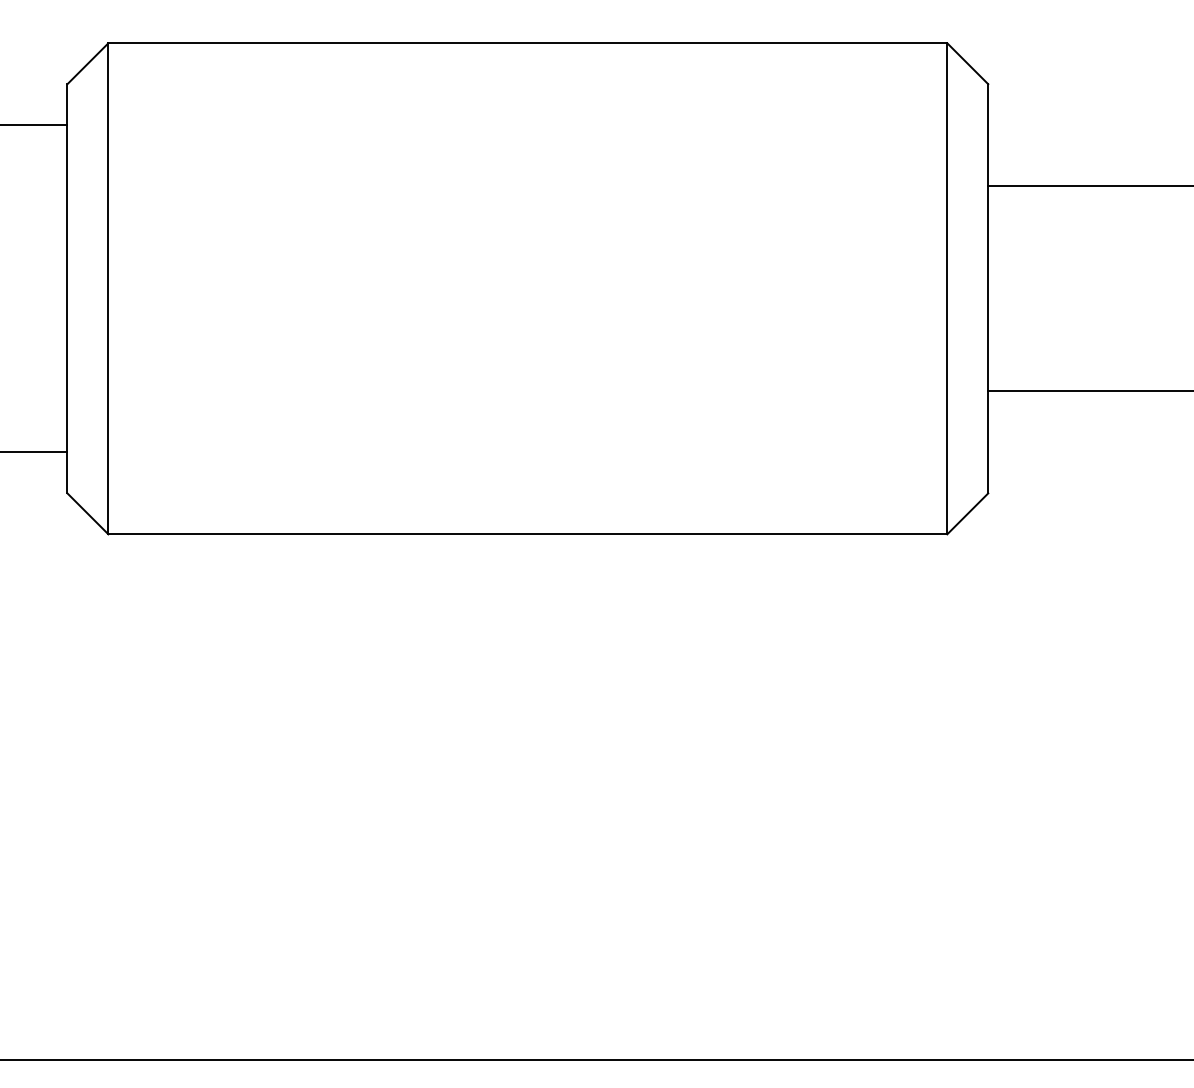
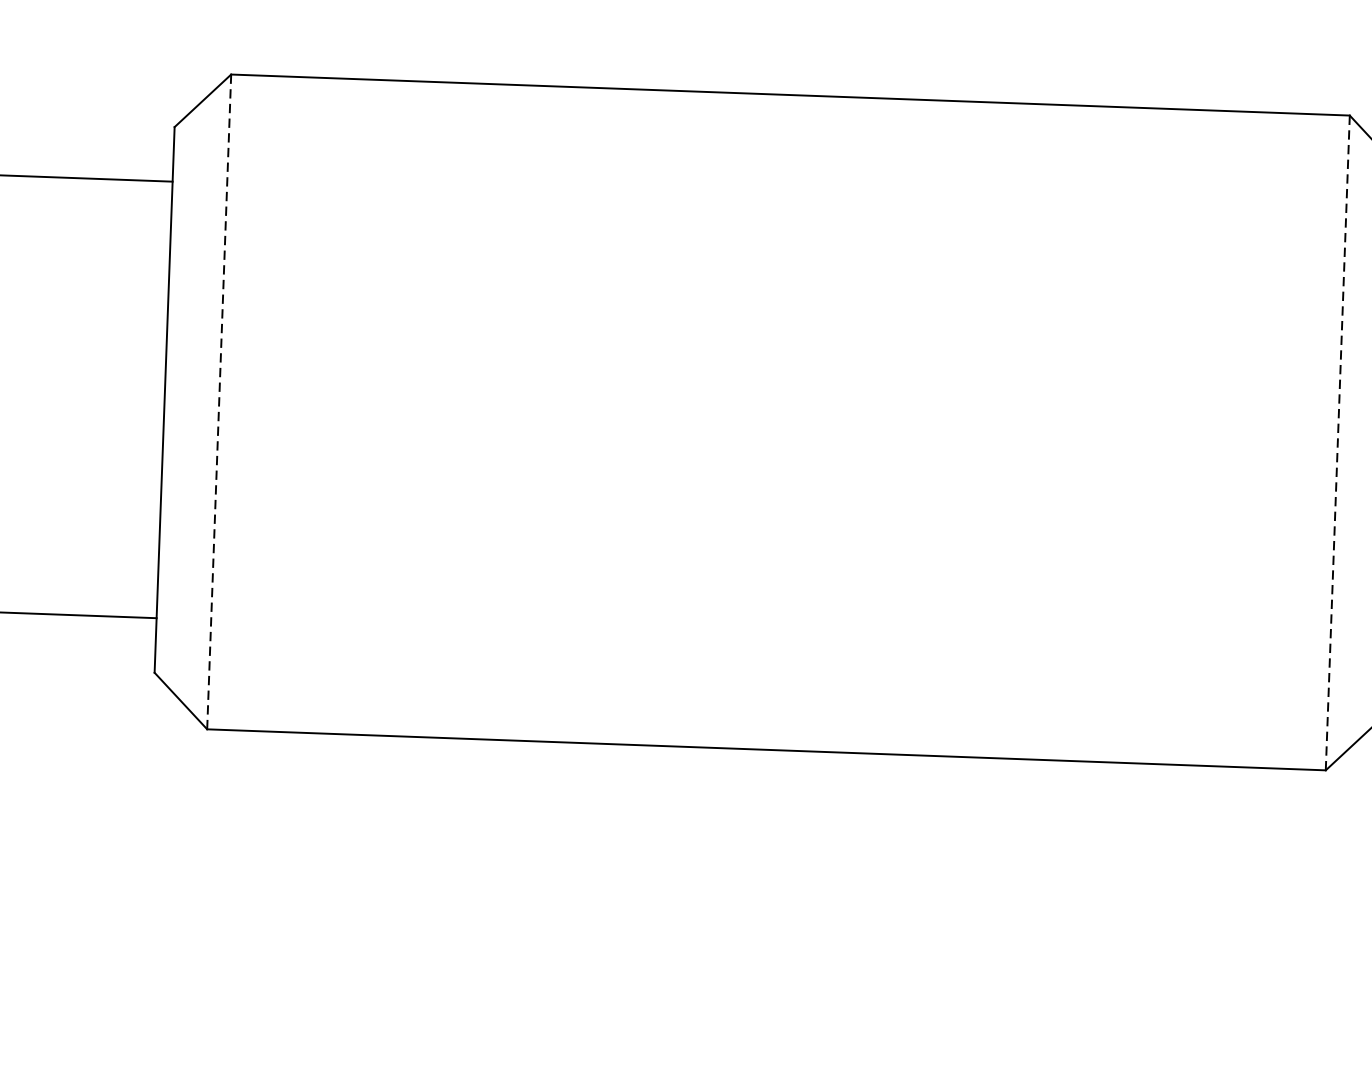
line: (108, 288) -> (219, 401), solid -> dashed
line: (947, 288) -> (1338, 442), solid -> dashed

